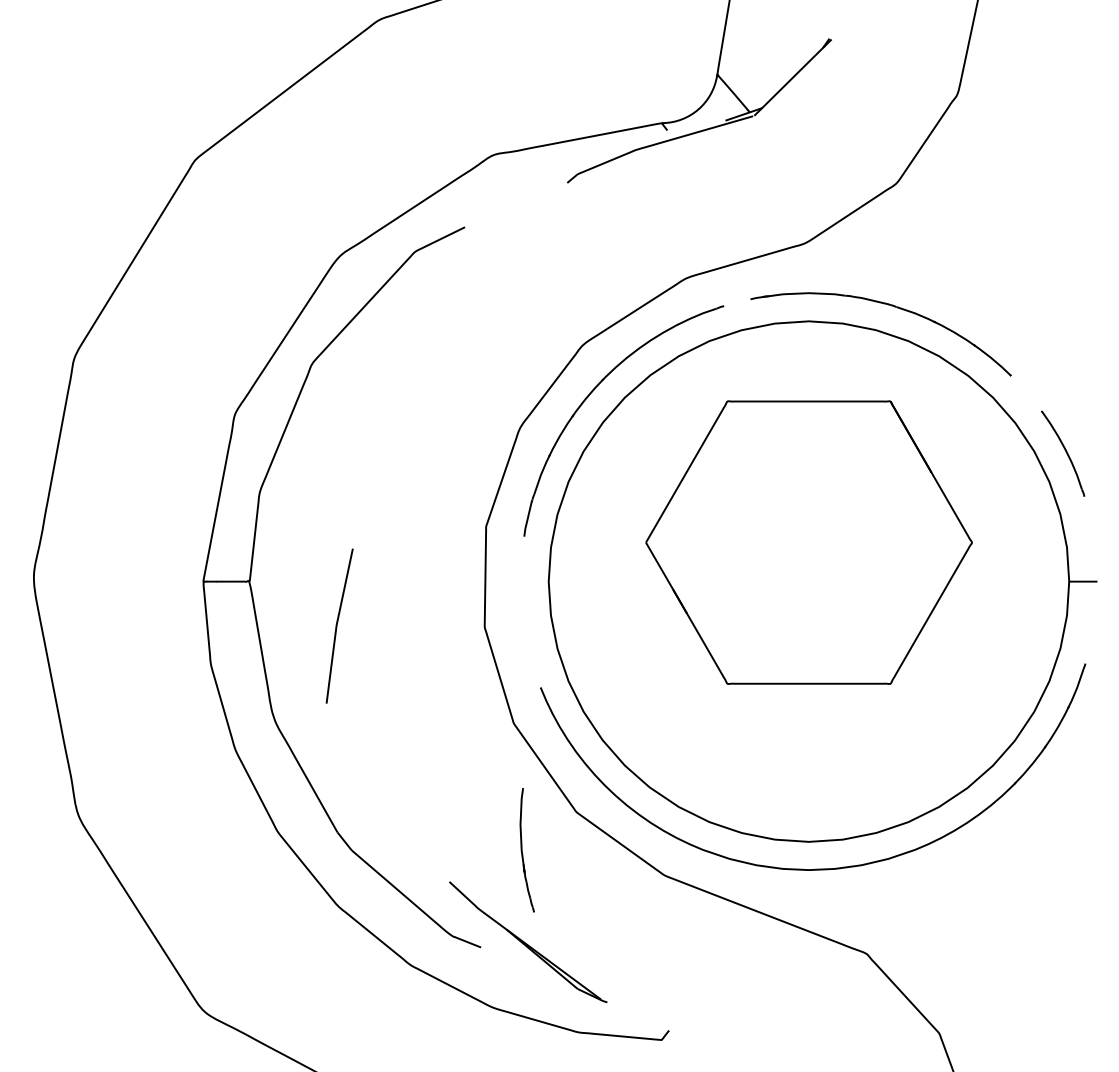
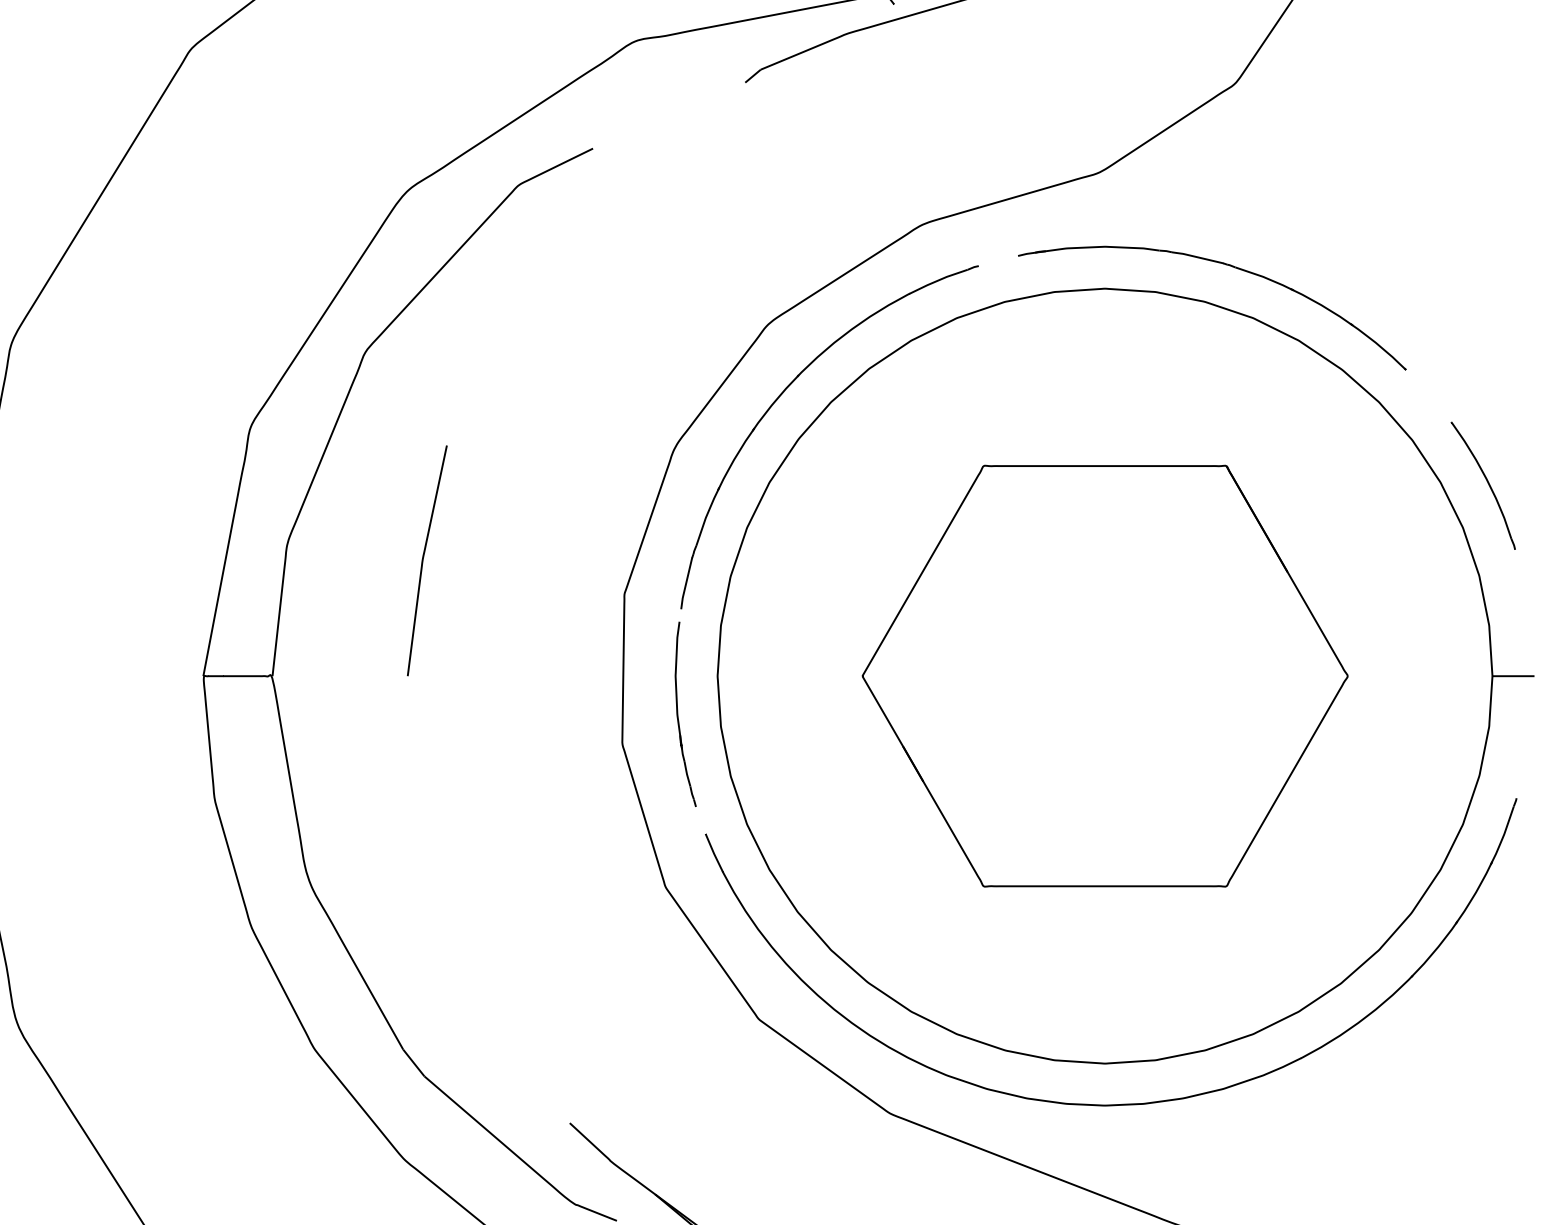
part: (808, 542) -> (1104, 675), moved
curve: (337, 625) -> (424, 559), moved
part: (526, 850) -> (684, 714), moved

